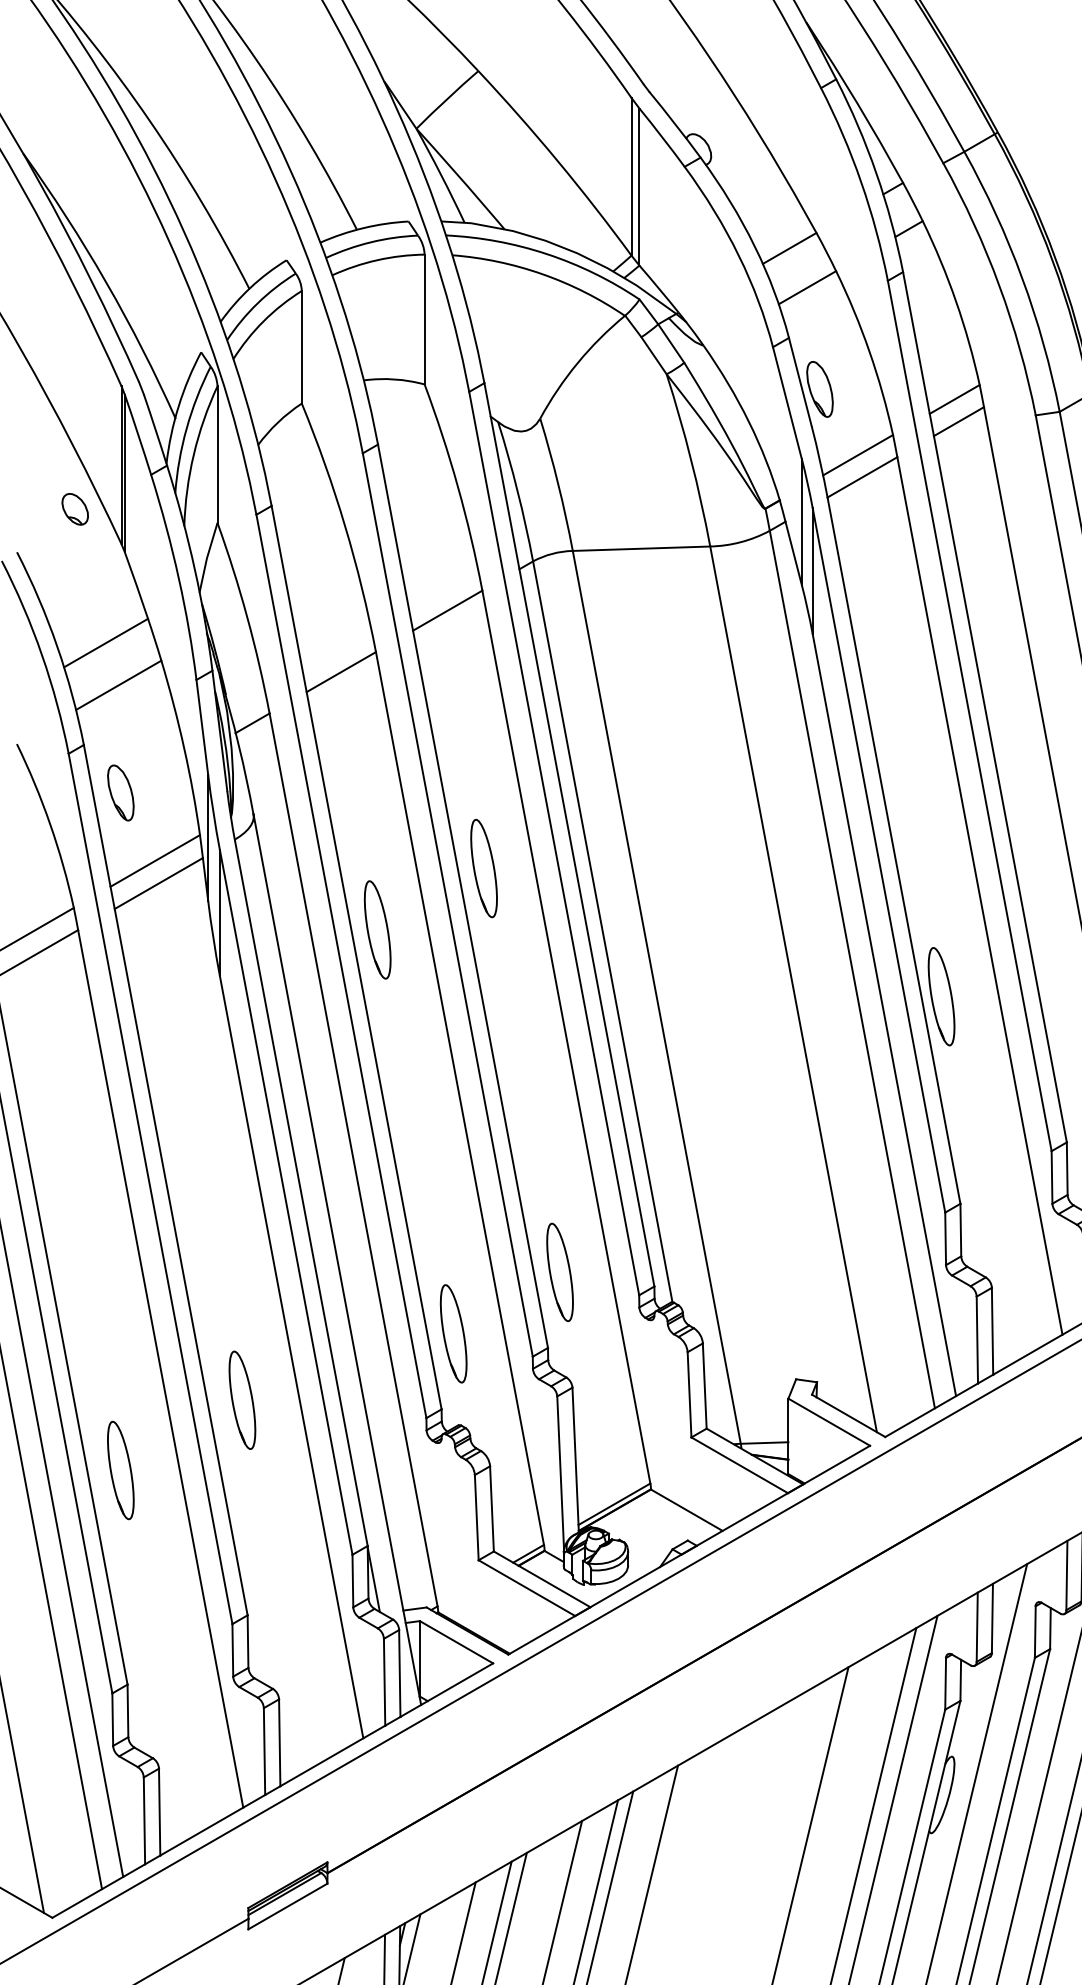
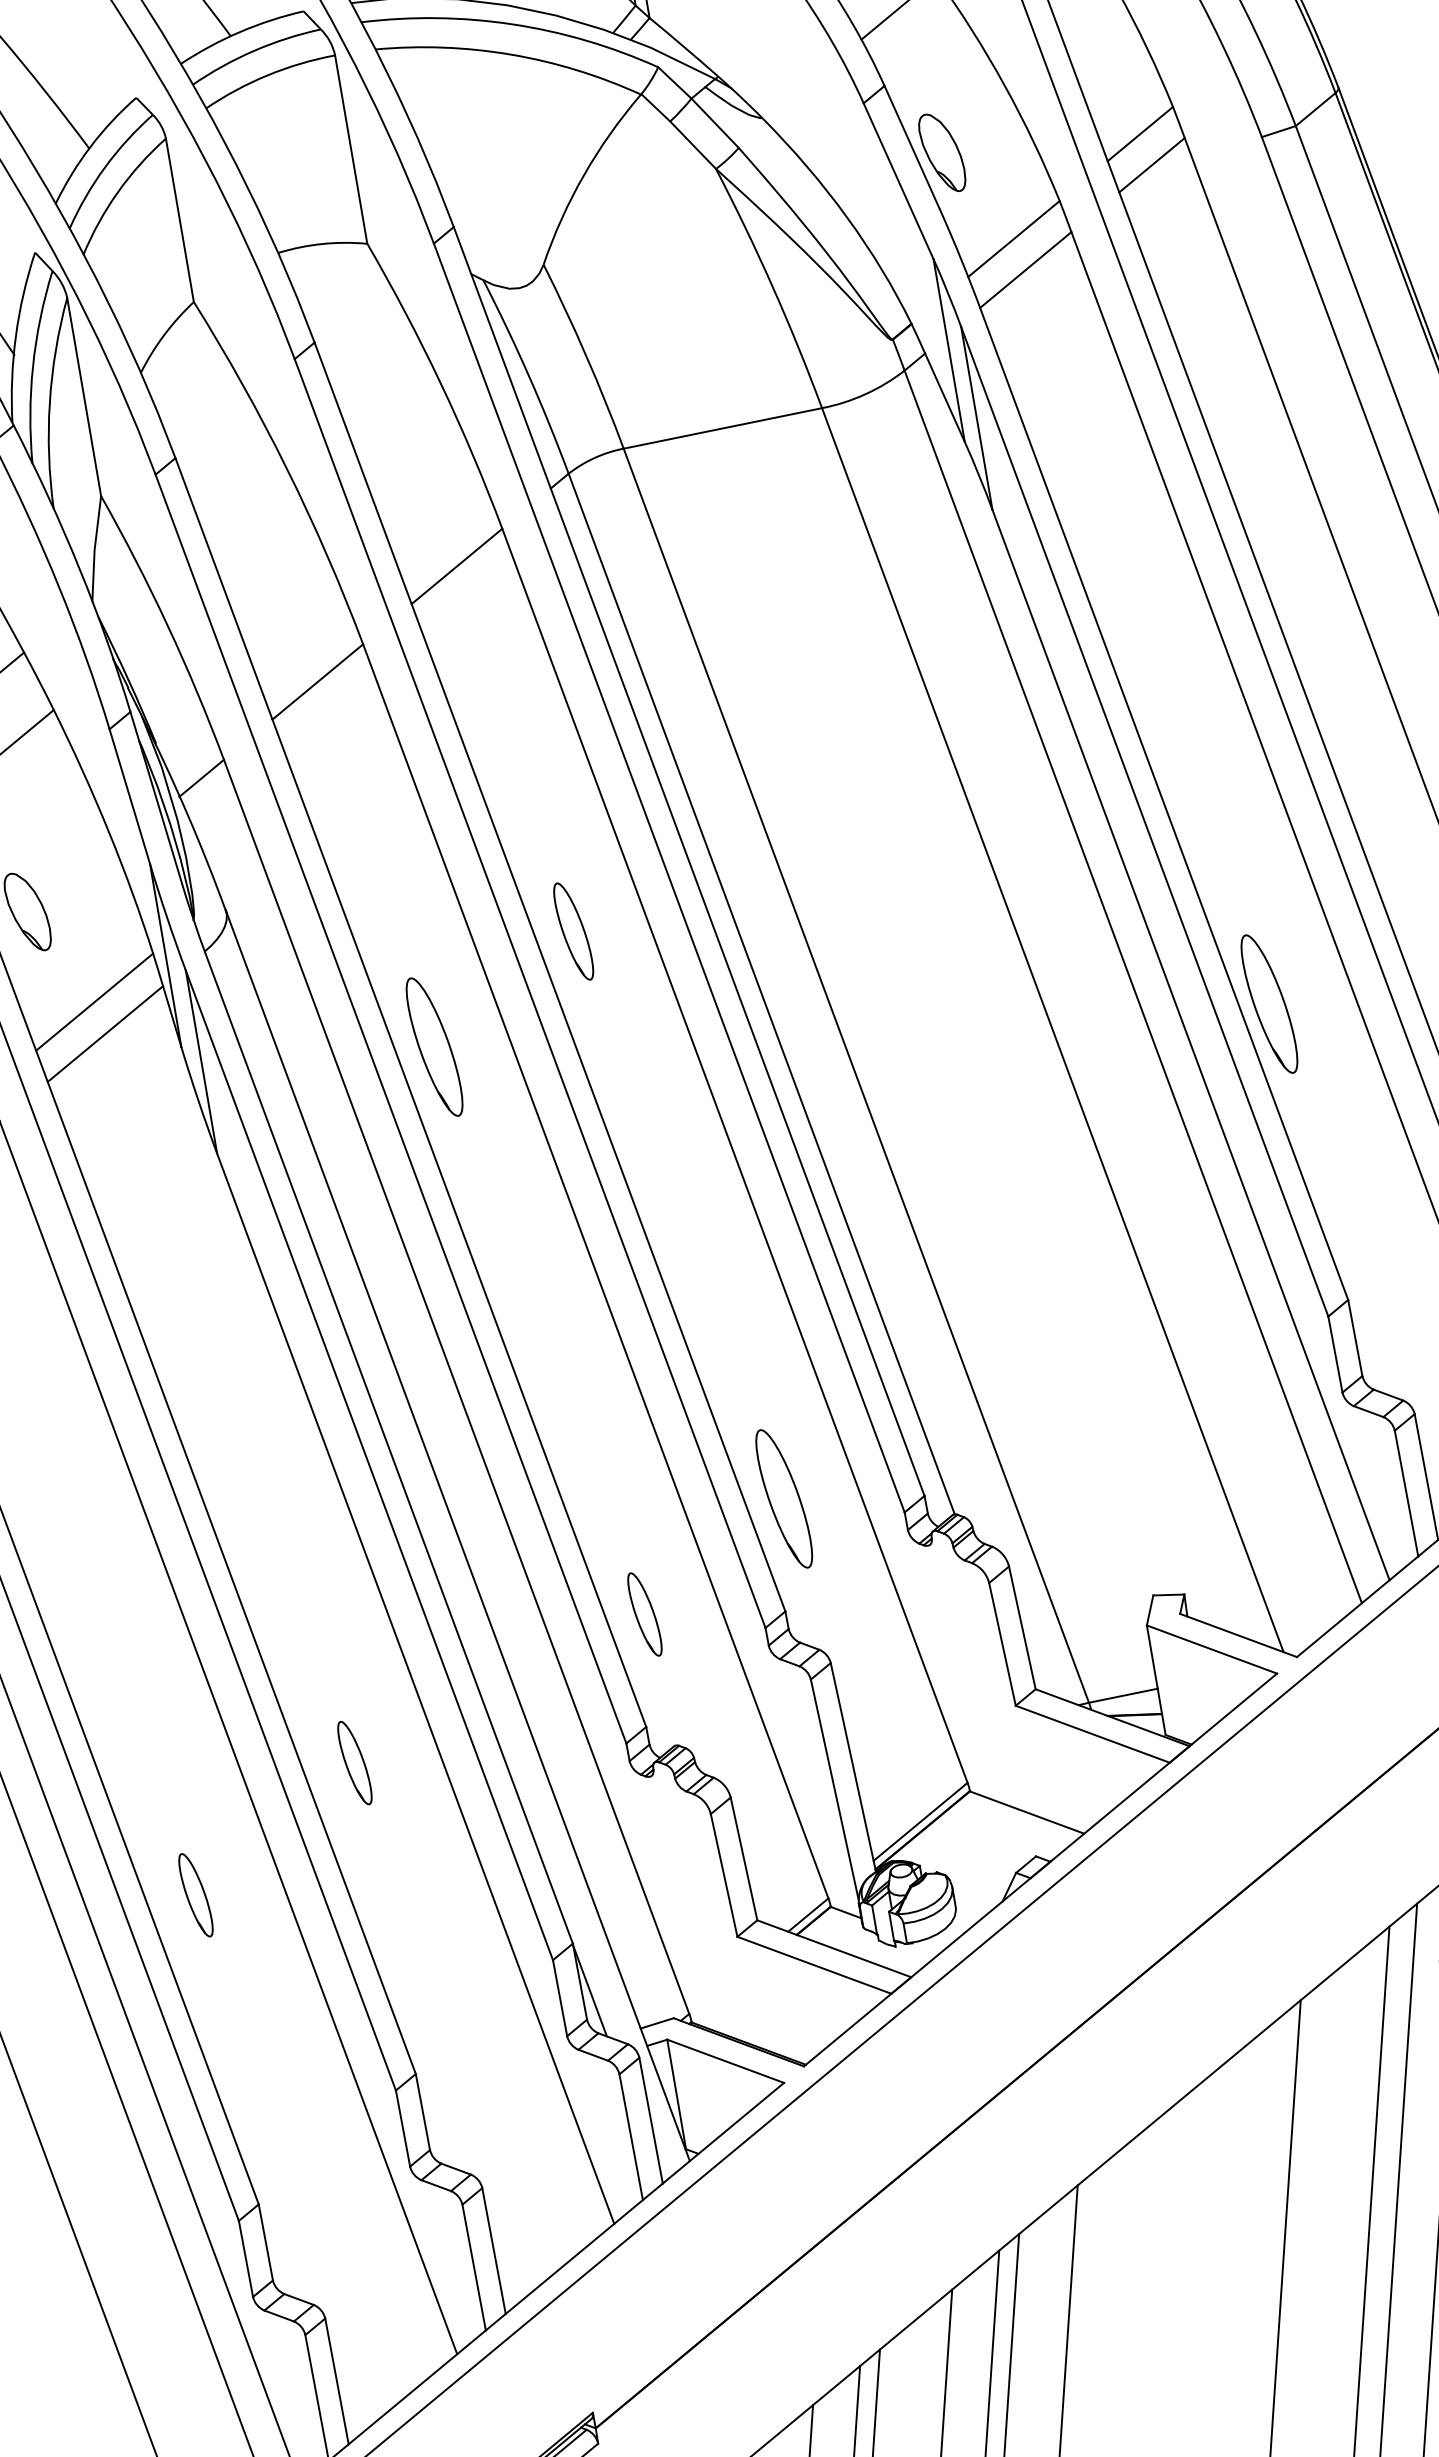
part: (483, 868) -> (572, 931), size x0.7
part: (453, 1333) -> (644, 1613), size x0.6
part: (242, 1399) -> (354, 1762), size x0.6
part: (120, 1470) -> (195, 1895), size x0.6

